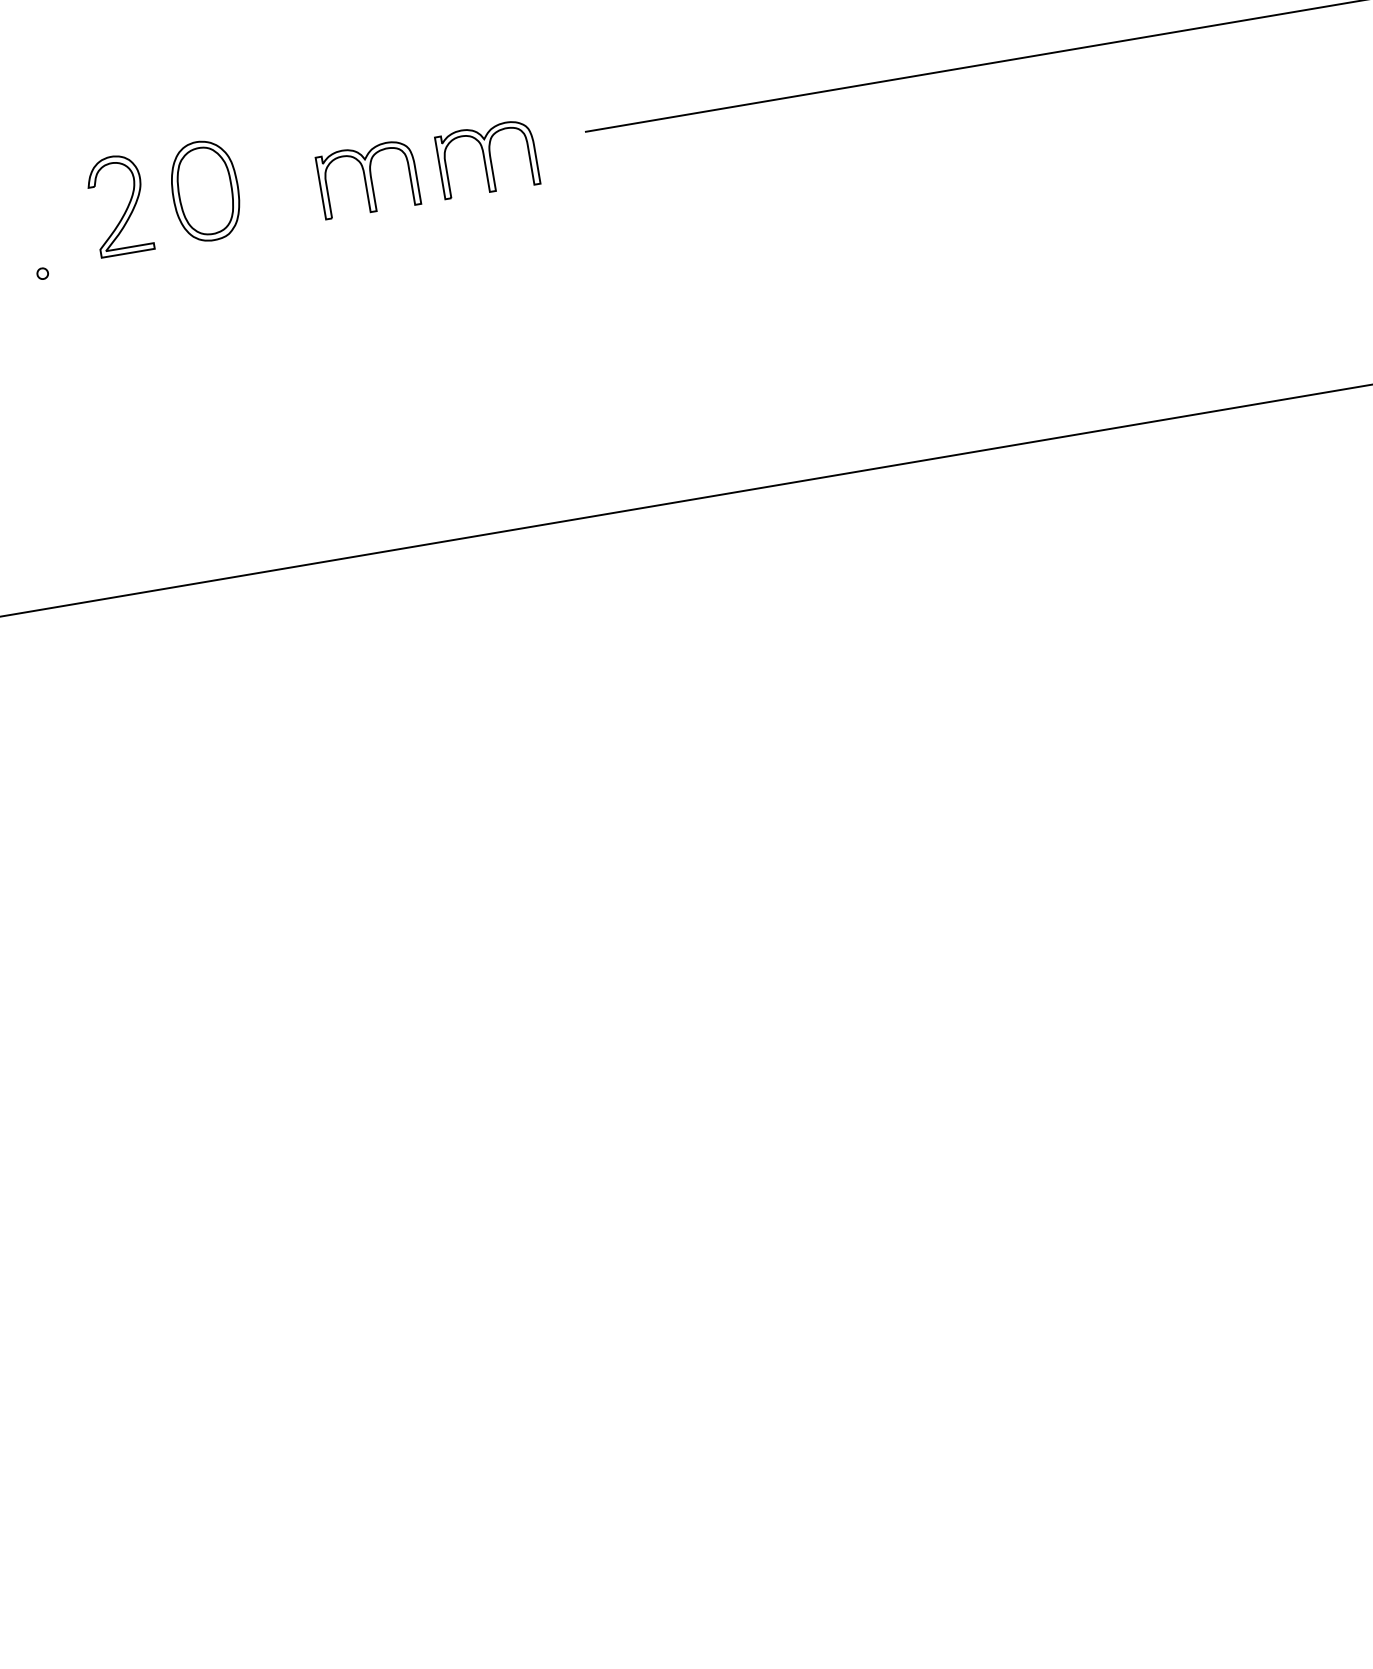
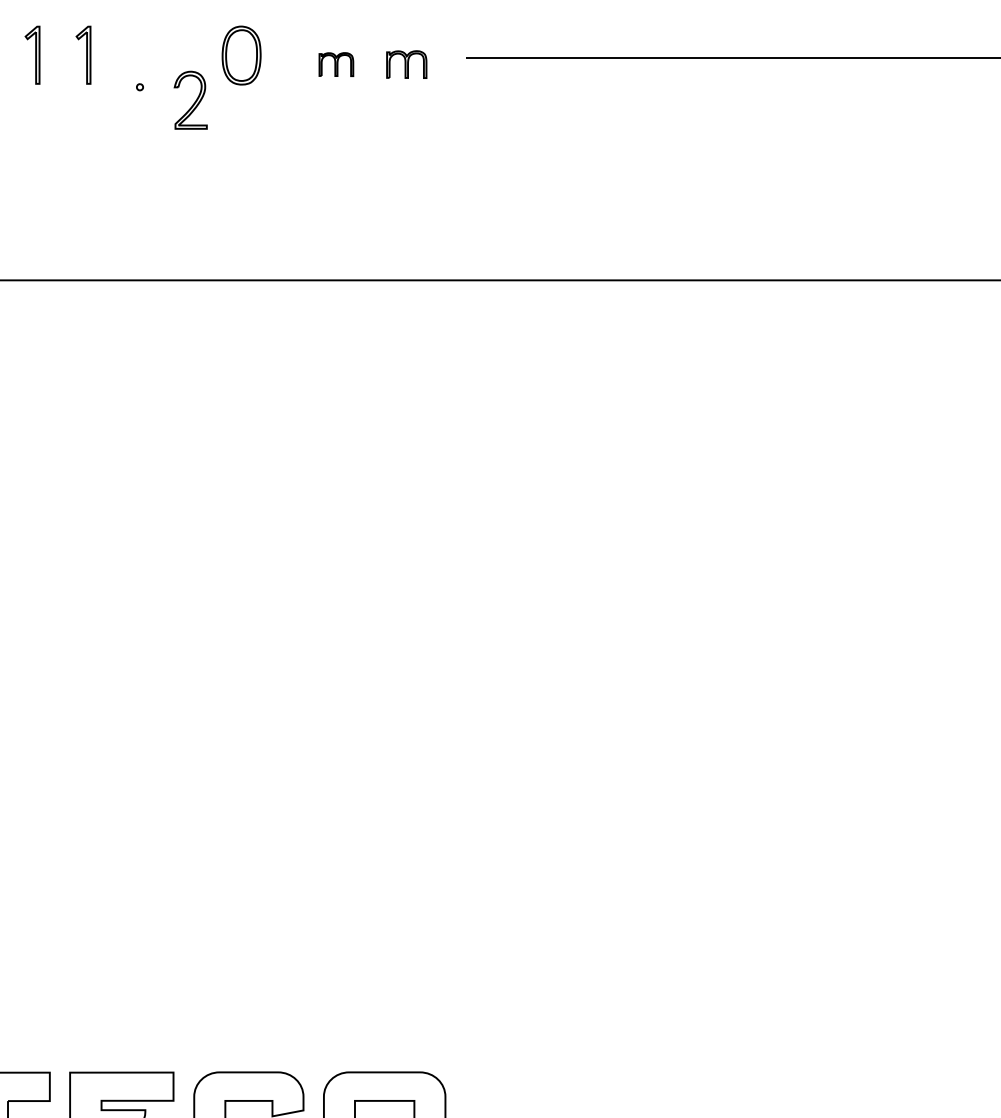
part: (486, 159) -> (406, 64), size x0.7
part: (368, 179) -> (336, 64), size x0.6
part: (118, 203) -> (190, 99), moved

